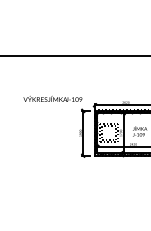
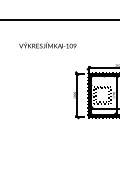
text: (52, 98) -> (47, 45), moved

